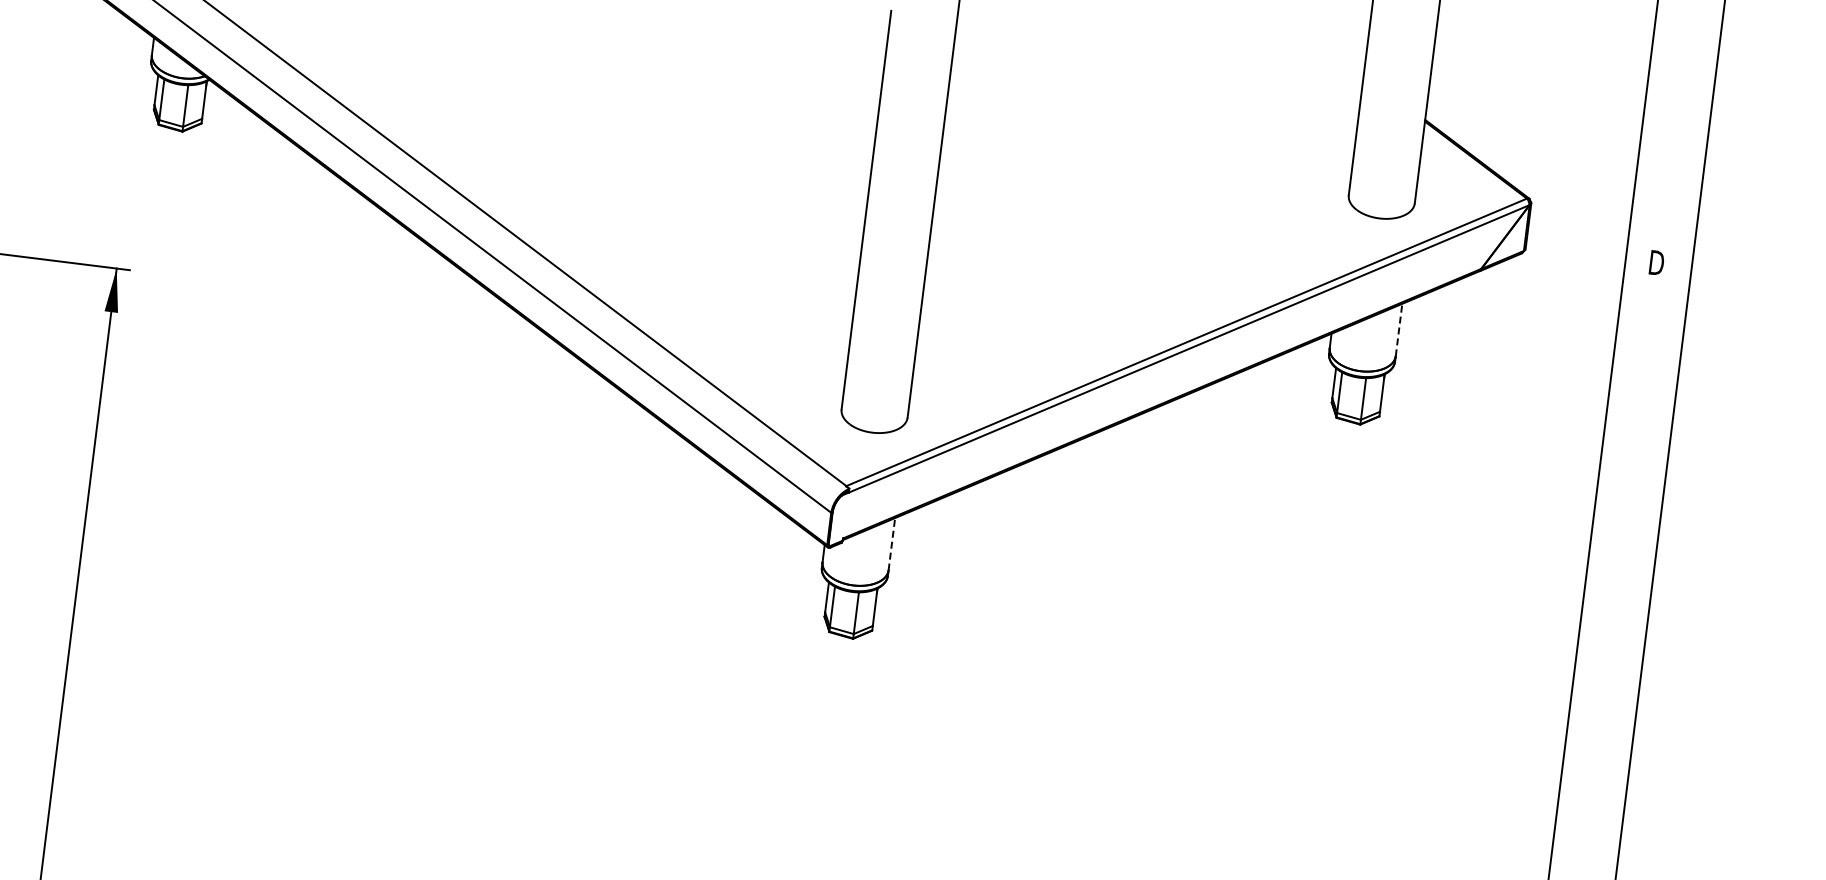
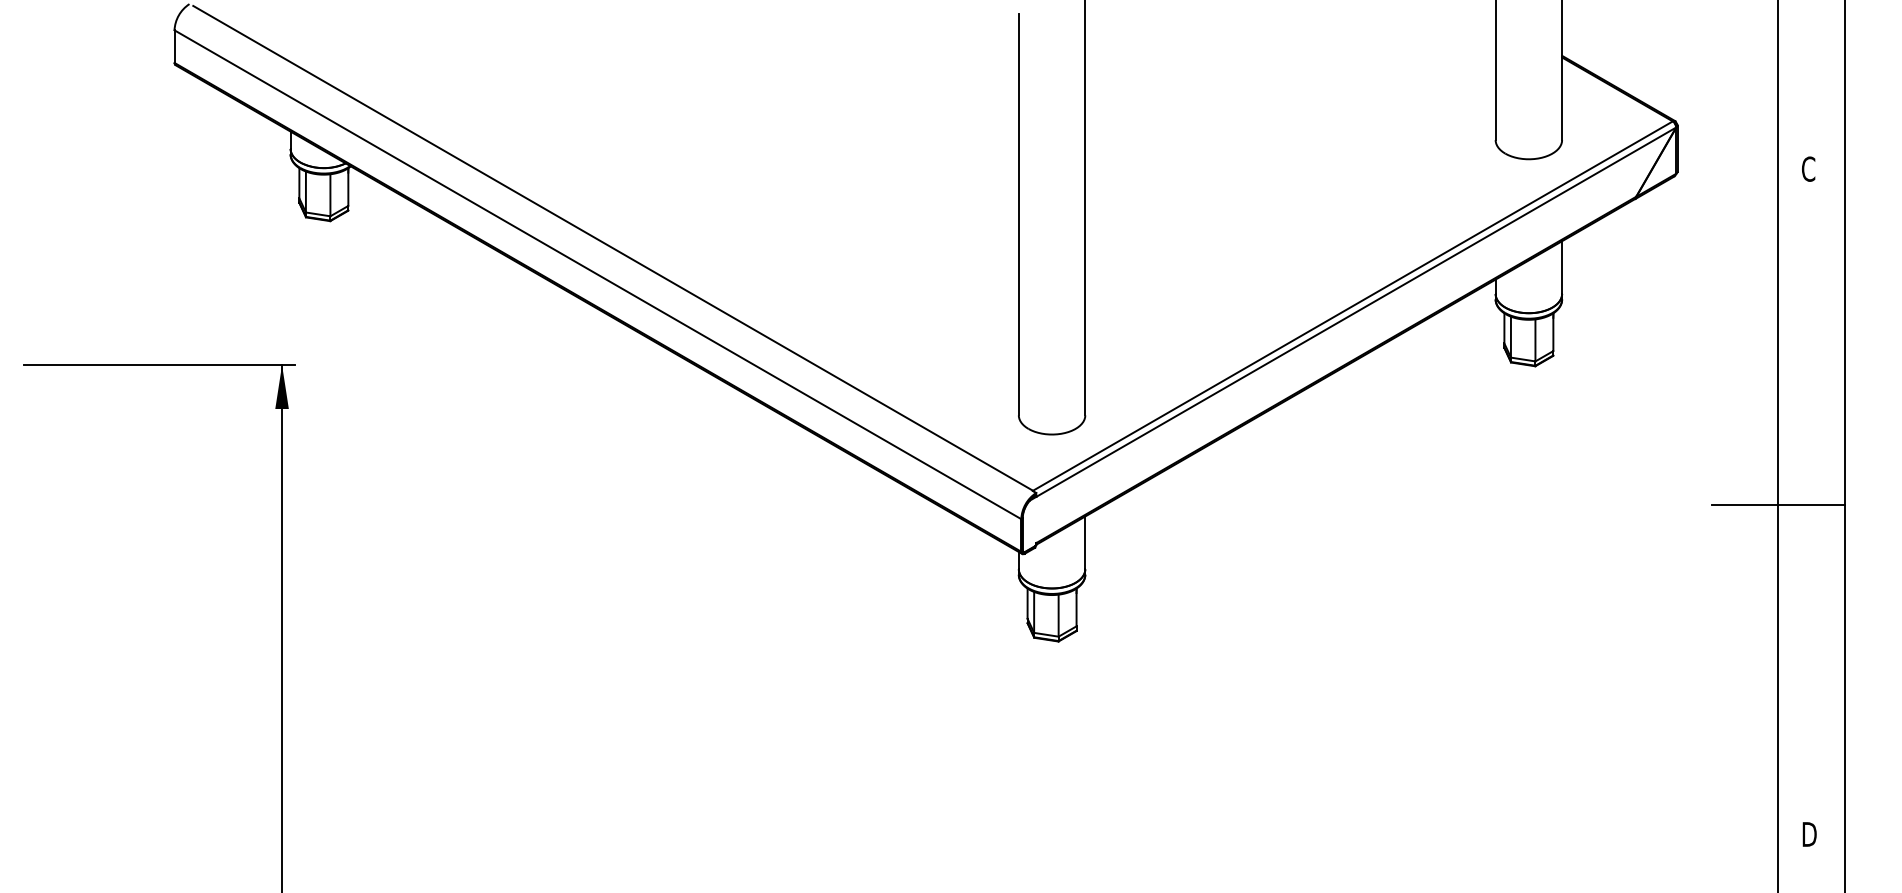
text: (1655, 262) -> (1808, 168), D -> C
line: (1399, 329) -> (1562, 267), dashed -> solid
line: (892, 543) -> (1085, 542), dashed -> solid
line: (1583, 592) -> (1777, 505), added

